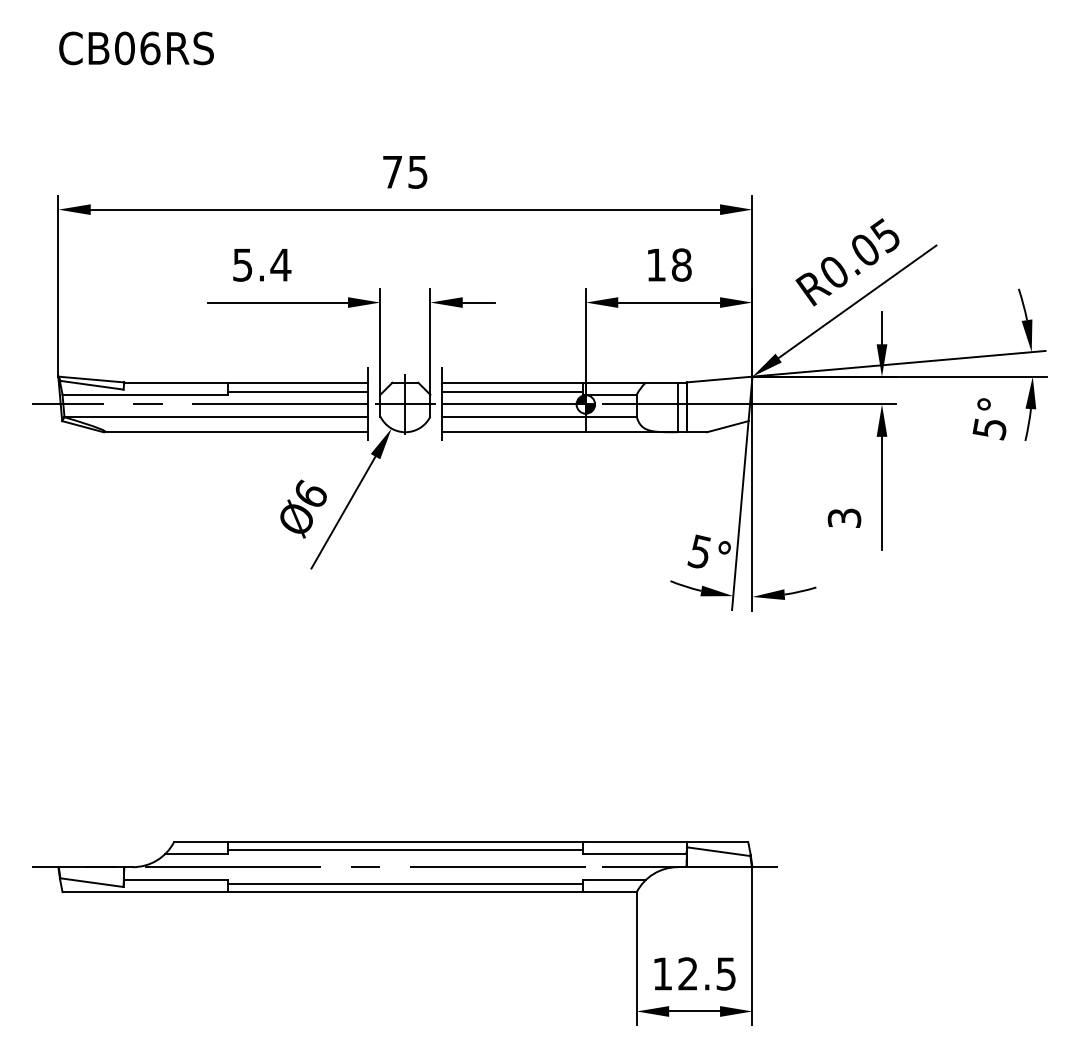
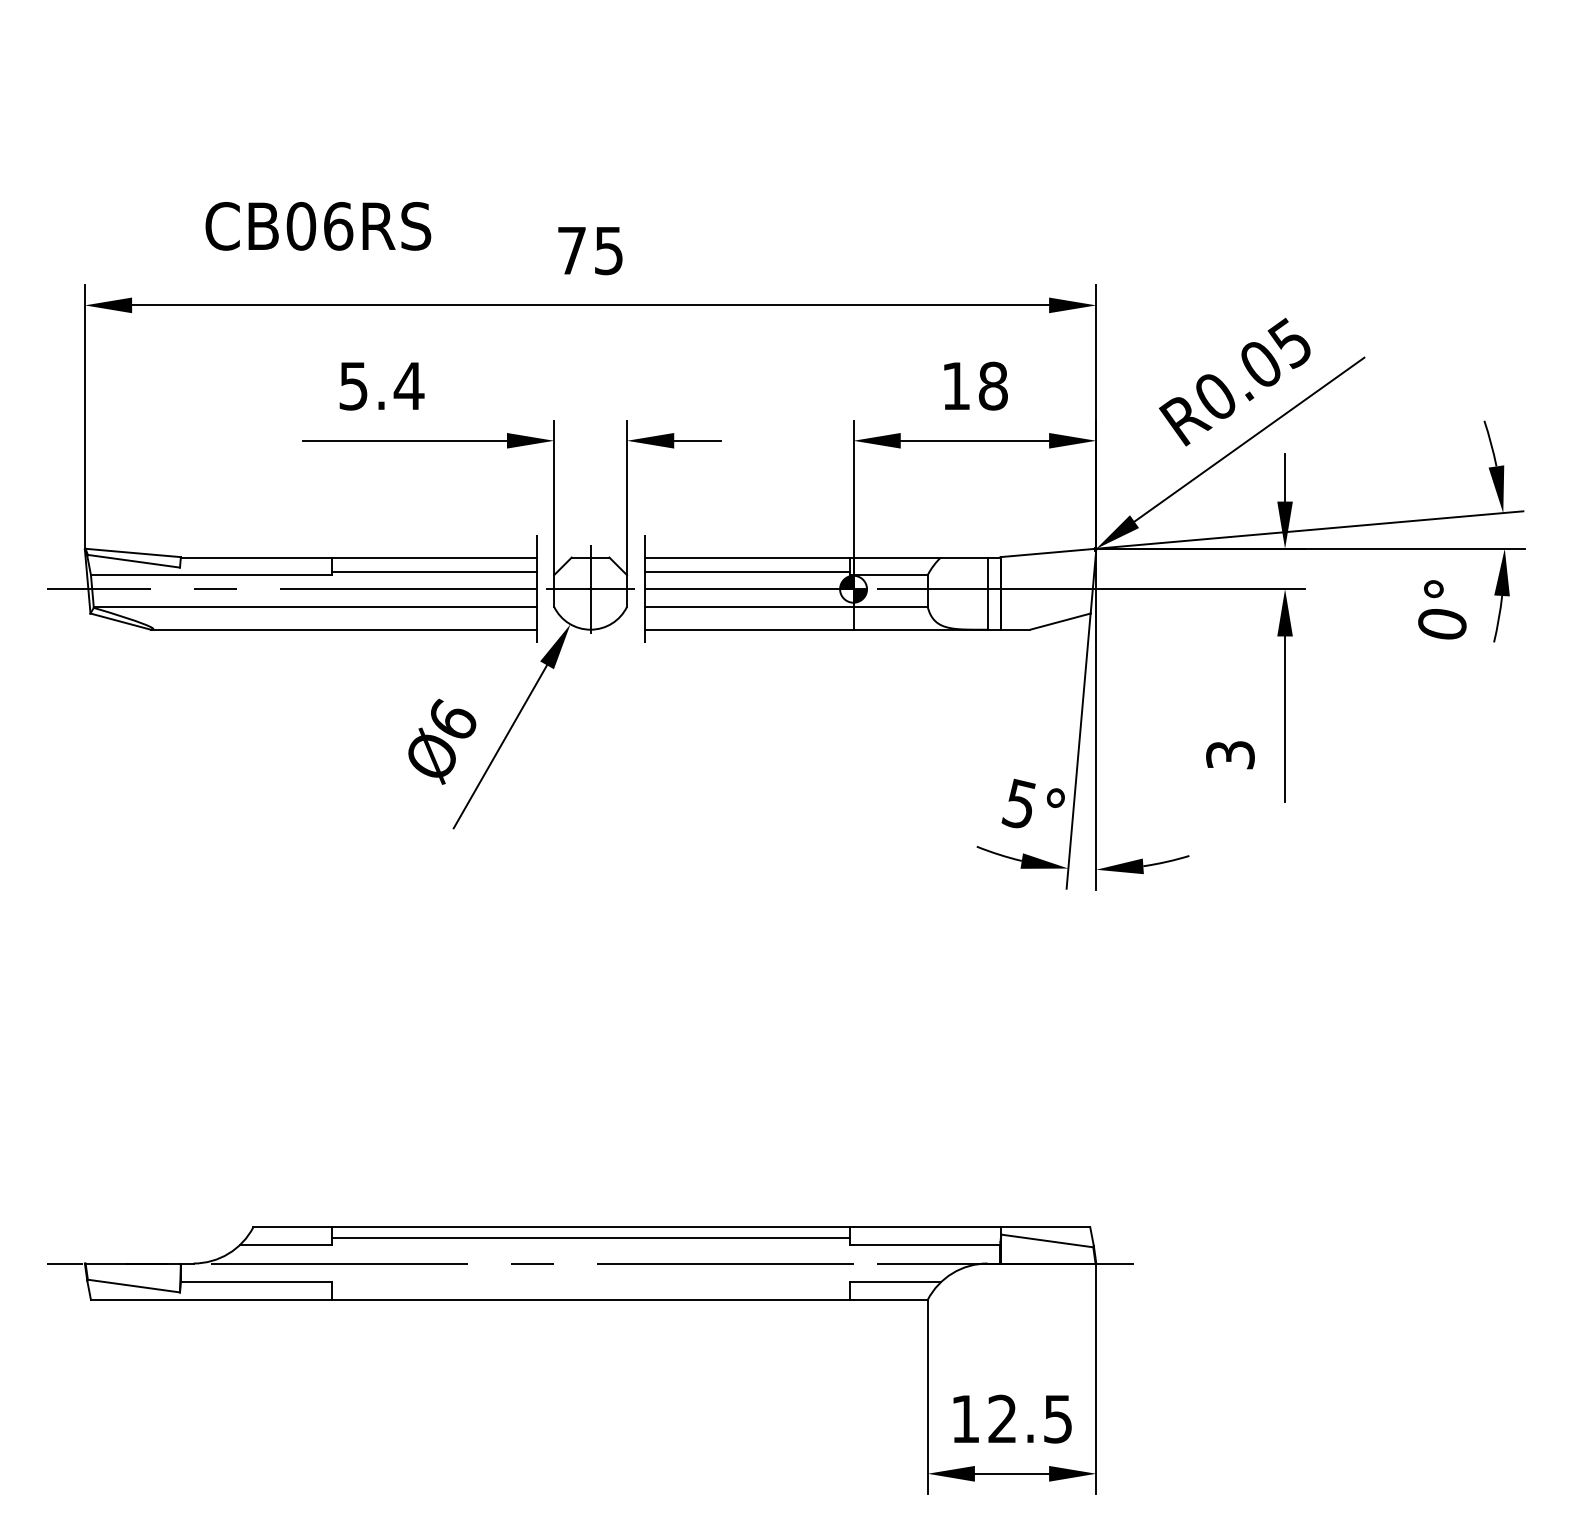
text: (136, 48) -> (318, 226), moved
text: (989, 429) -> (1441, 625), 5° -> 0°
line: (405, 884) -> (590, 1288), removed

